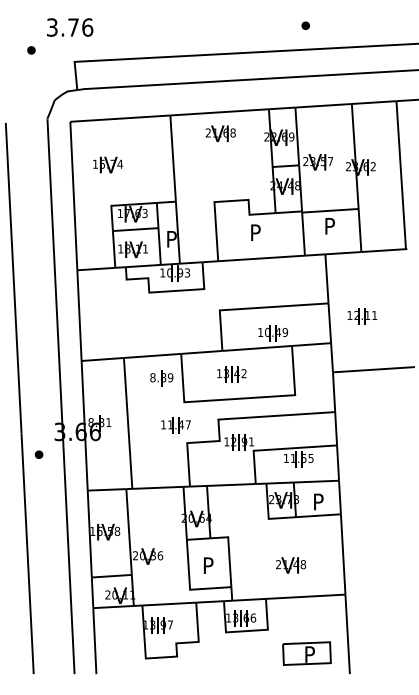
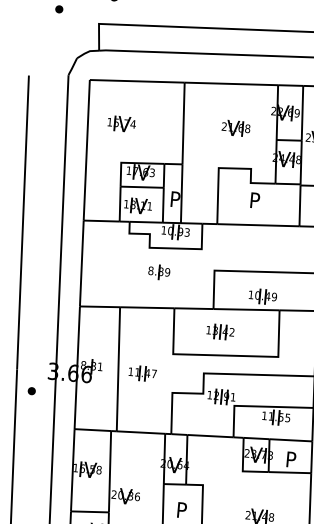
text: (220, 133) -> (235, 128), moved
text: (161, 378) -> (158, 272), moved
text: (175, 425) -> (142, 373), moved

